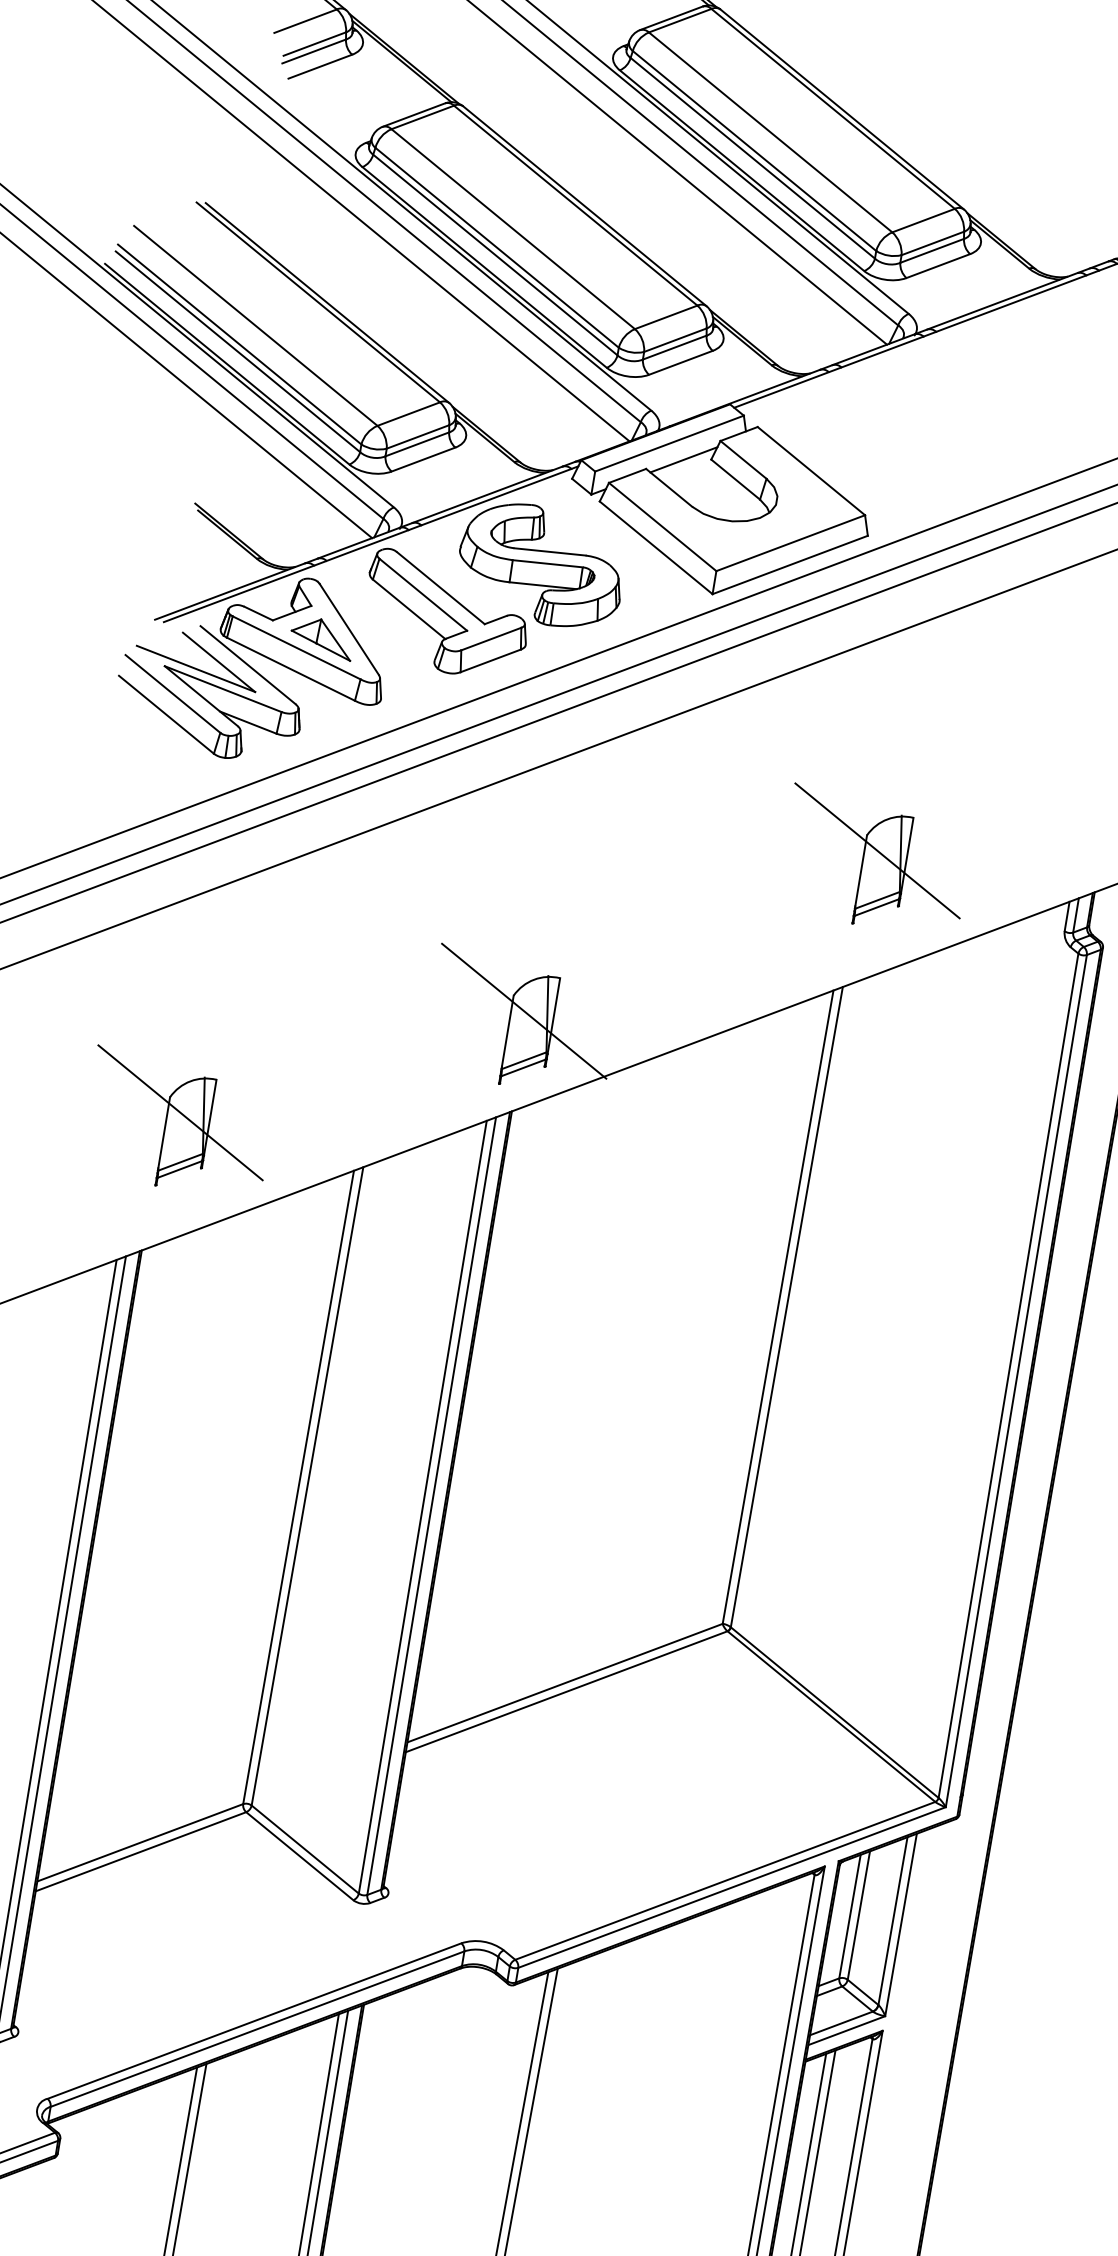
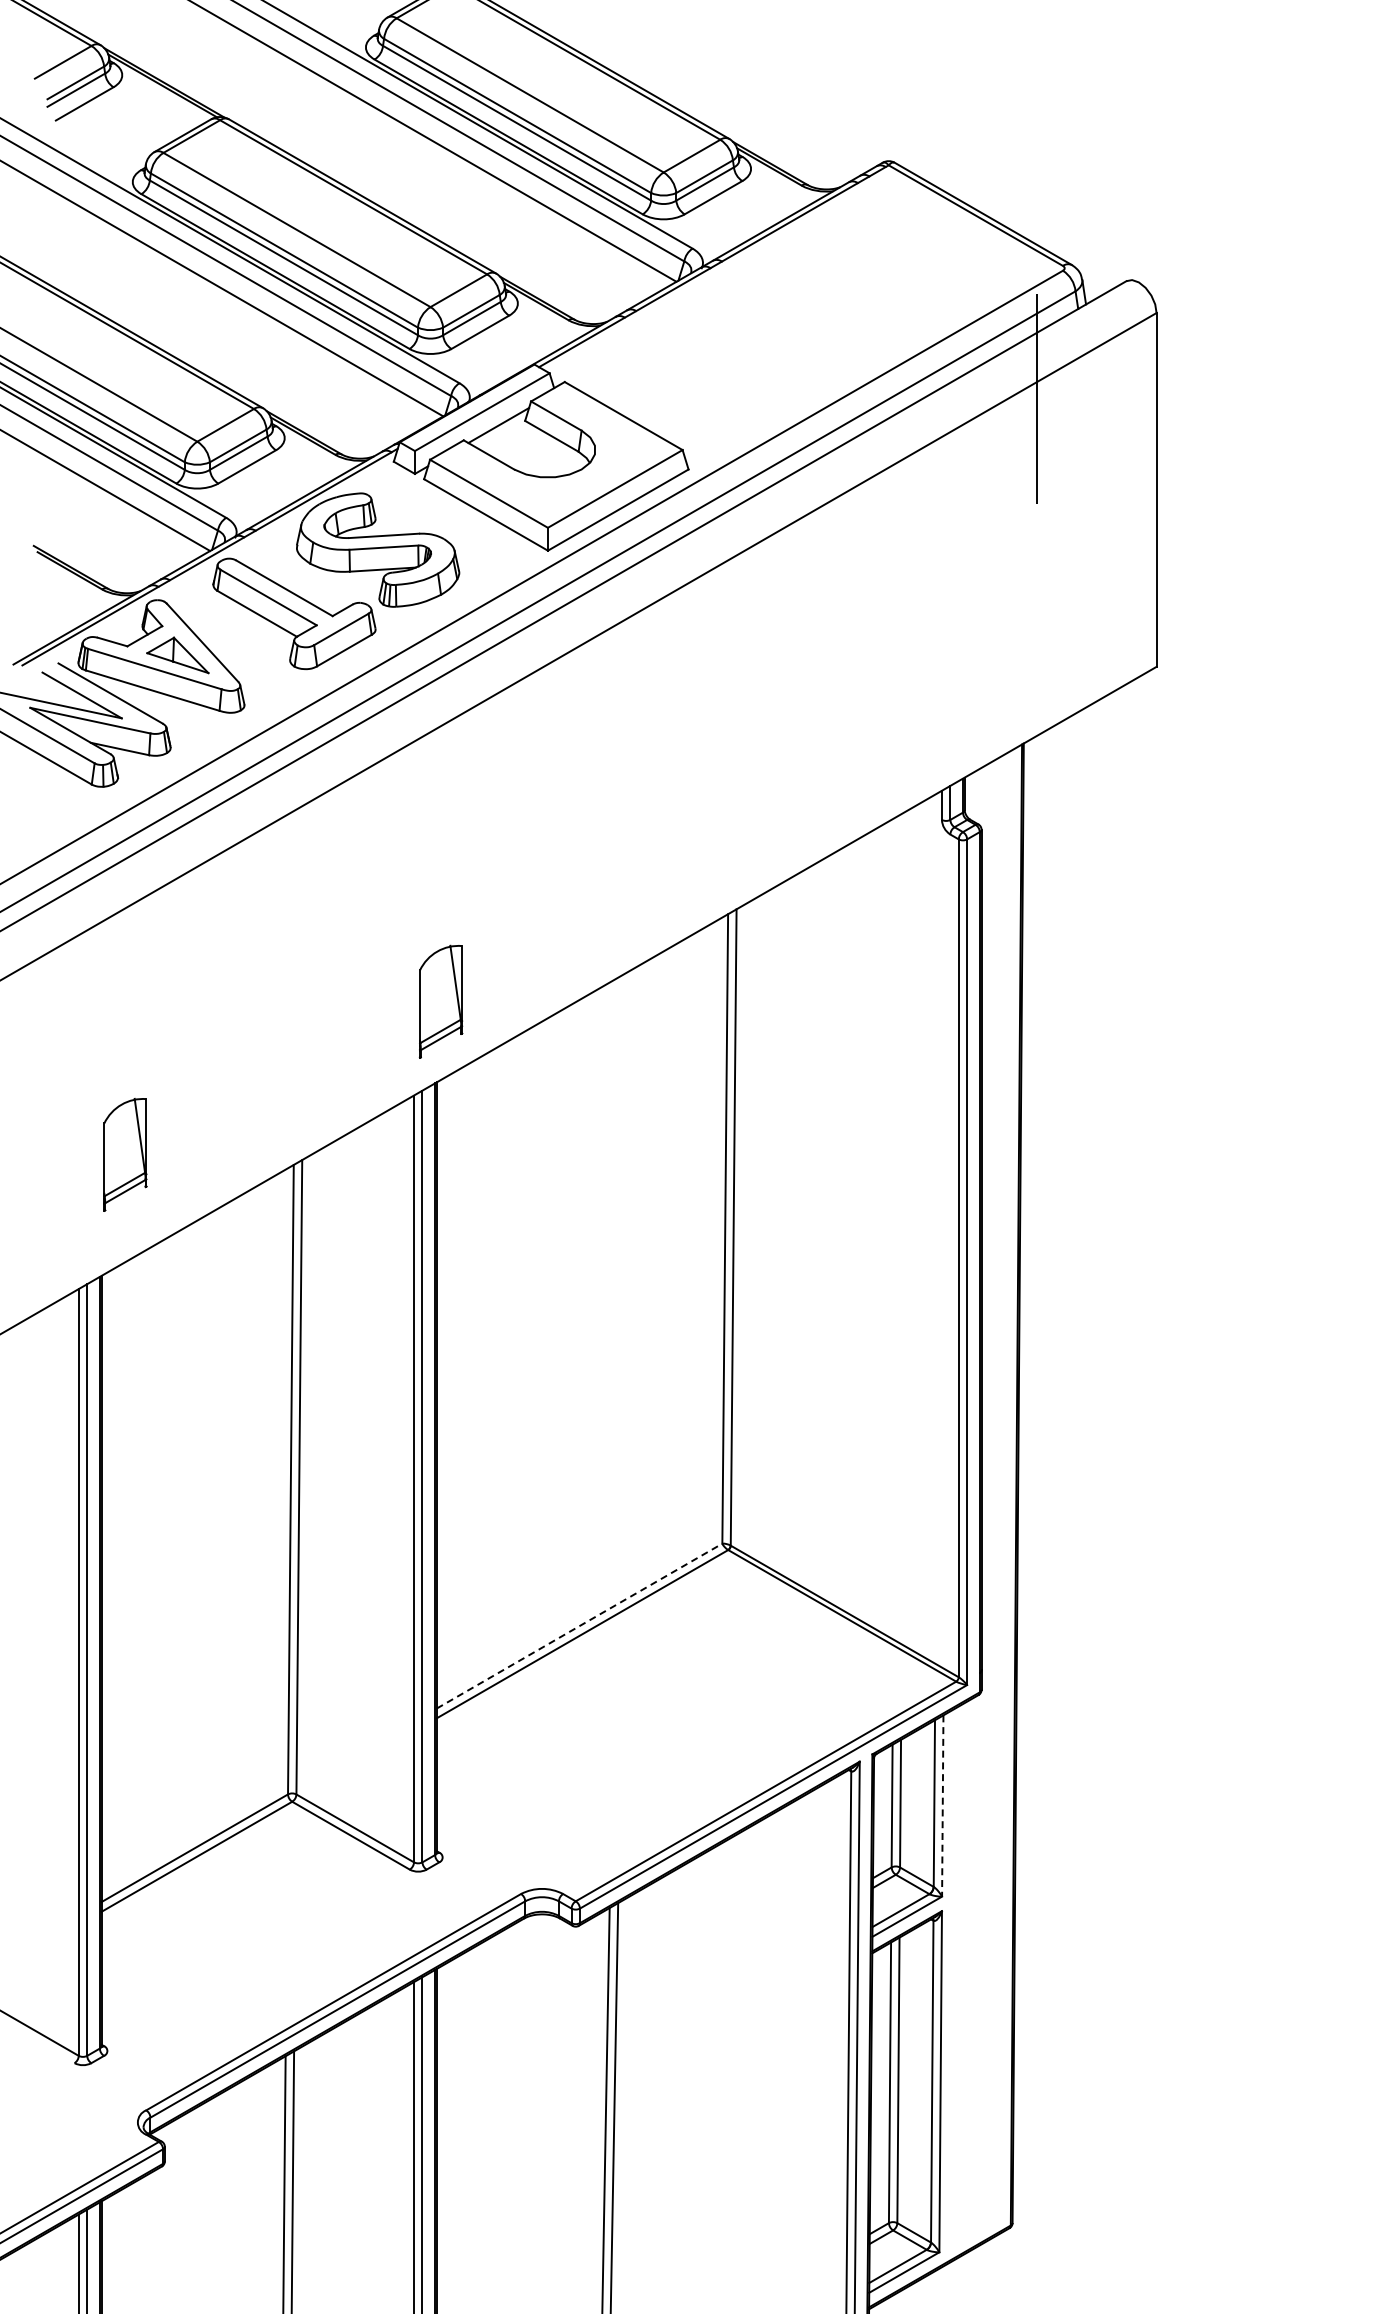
part: (875, 862) -> (748, 783), removed
line: (524, 1011) -> (432, 983), removed
line: (180, 1112) -> (116, 1136), removed
line: (564, 1683) -> (579, 1626), solid -> dashed
line: (900, 1925) -> (942, 1806), solid -> dashed

